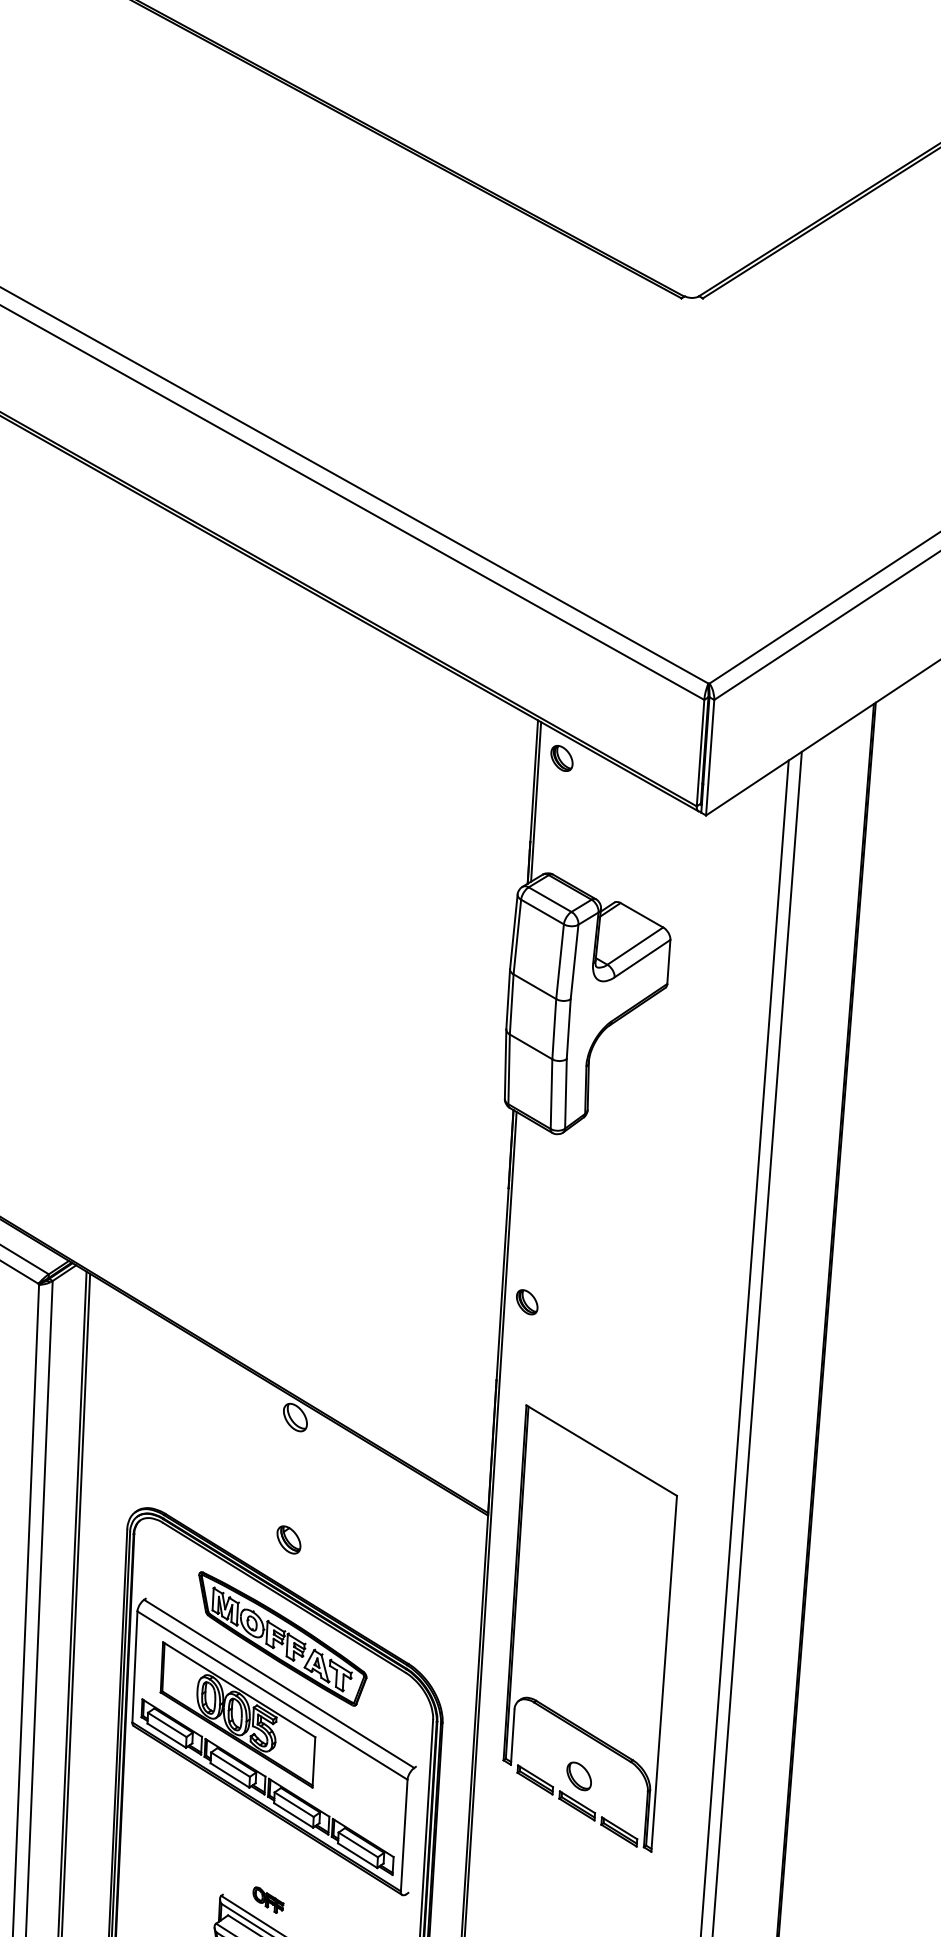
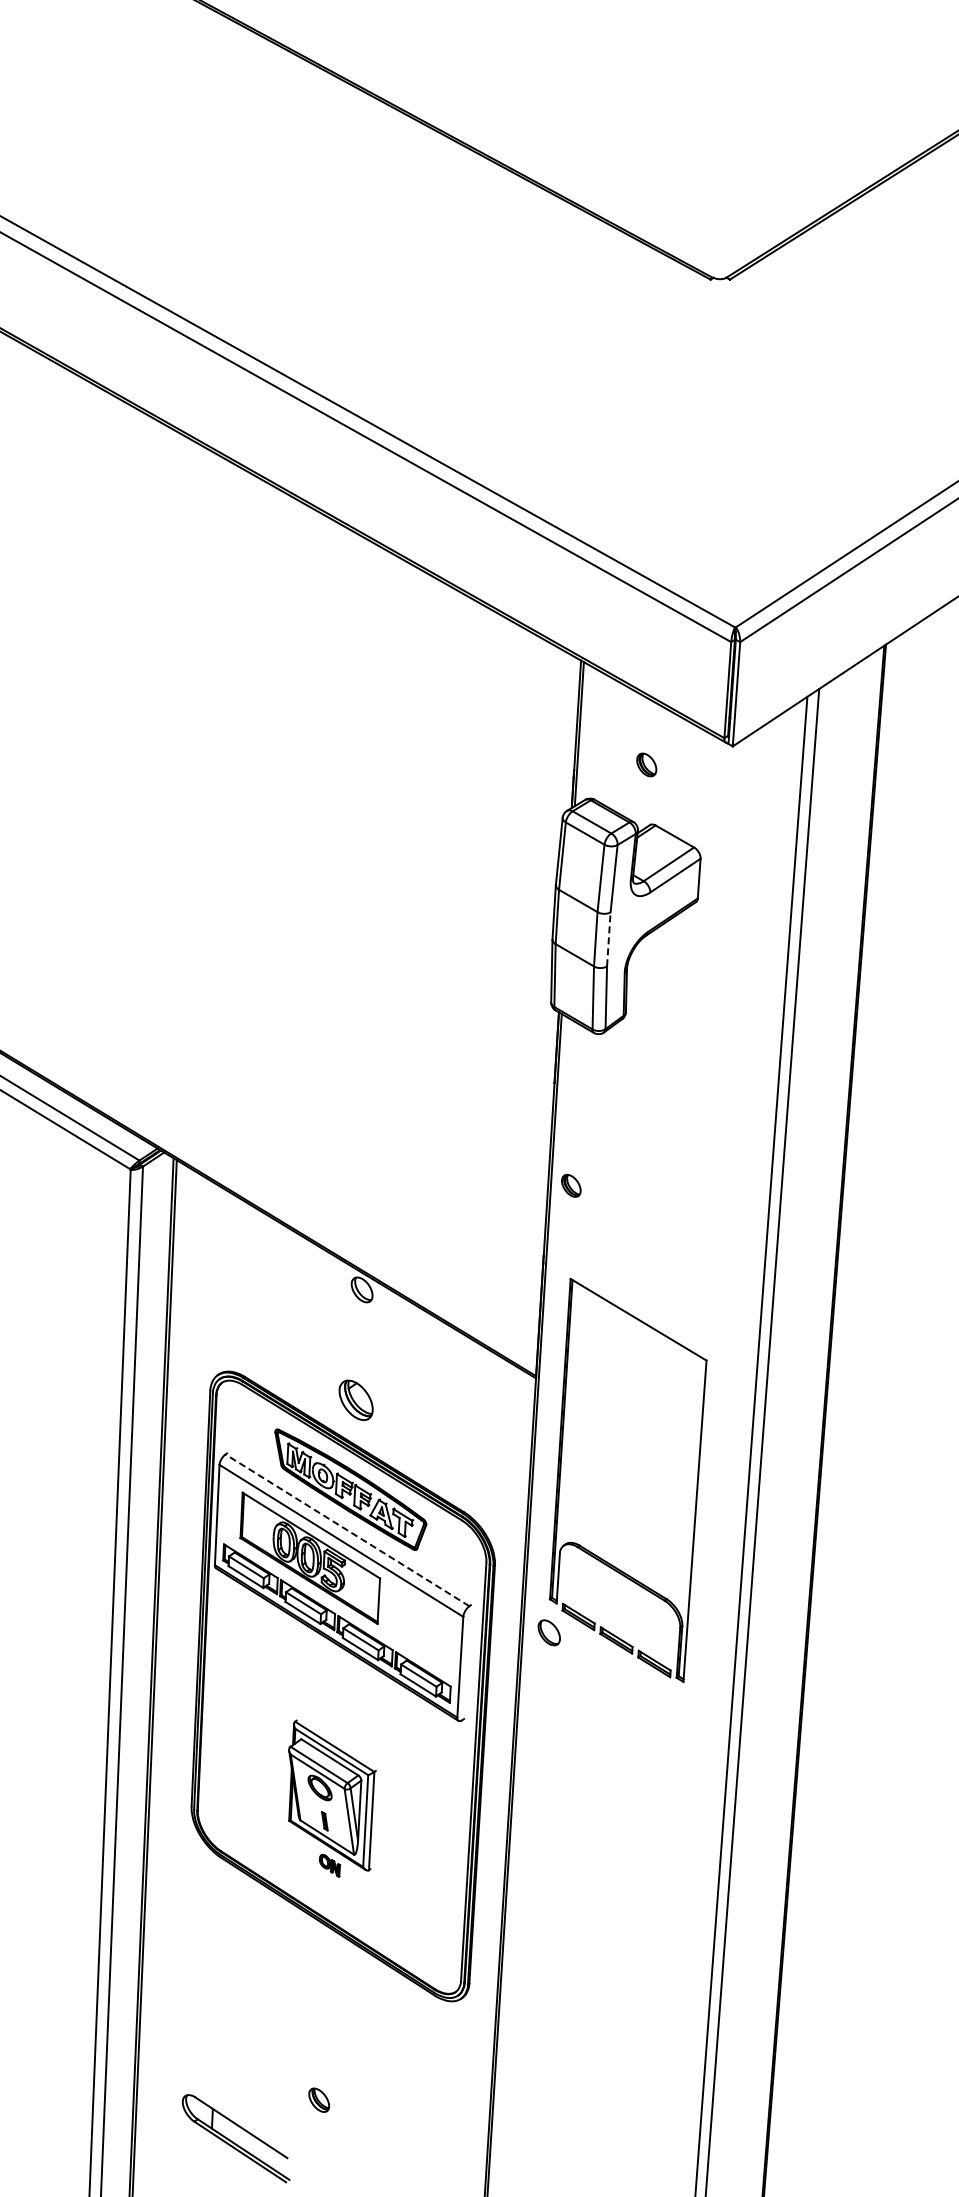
part: (561, 757) -> (646, 764), moved
line: (568, 1028) -> (608, 938), solid -> dashed
part: (289, 1540) -> (356, 1400), size x1.6
line: (279, 1684) -> (347, 1530), solid -> dashed
part: (578, 1776) -> (548, 1632), moved
part: (268, 1900) -> (337, 1725), removed

